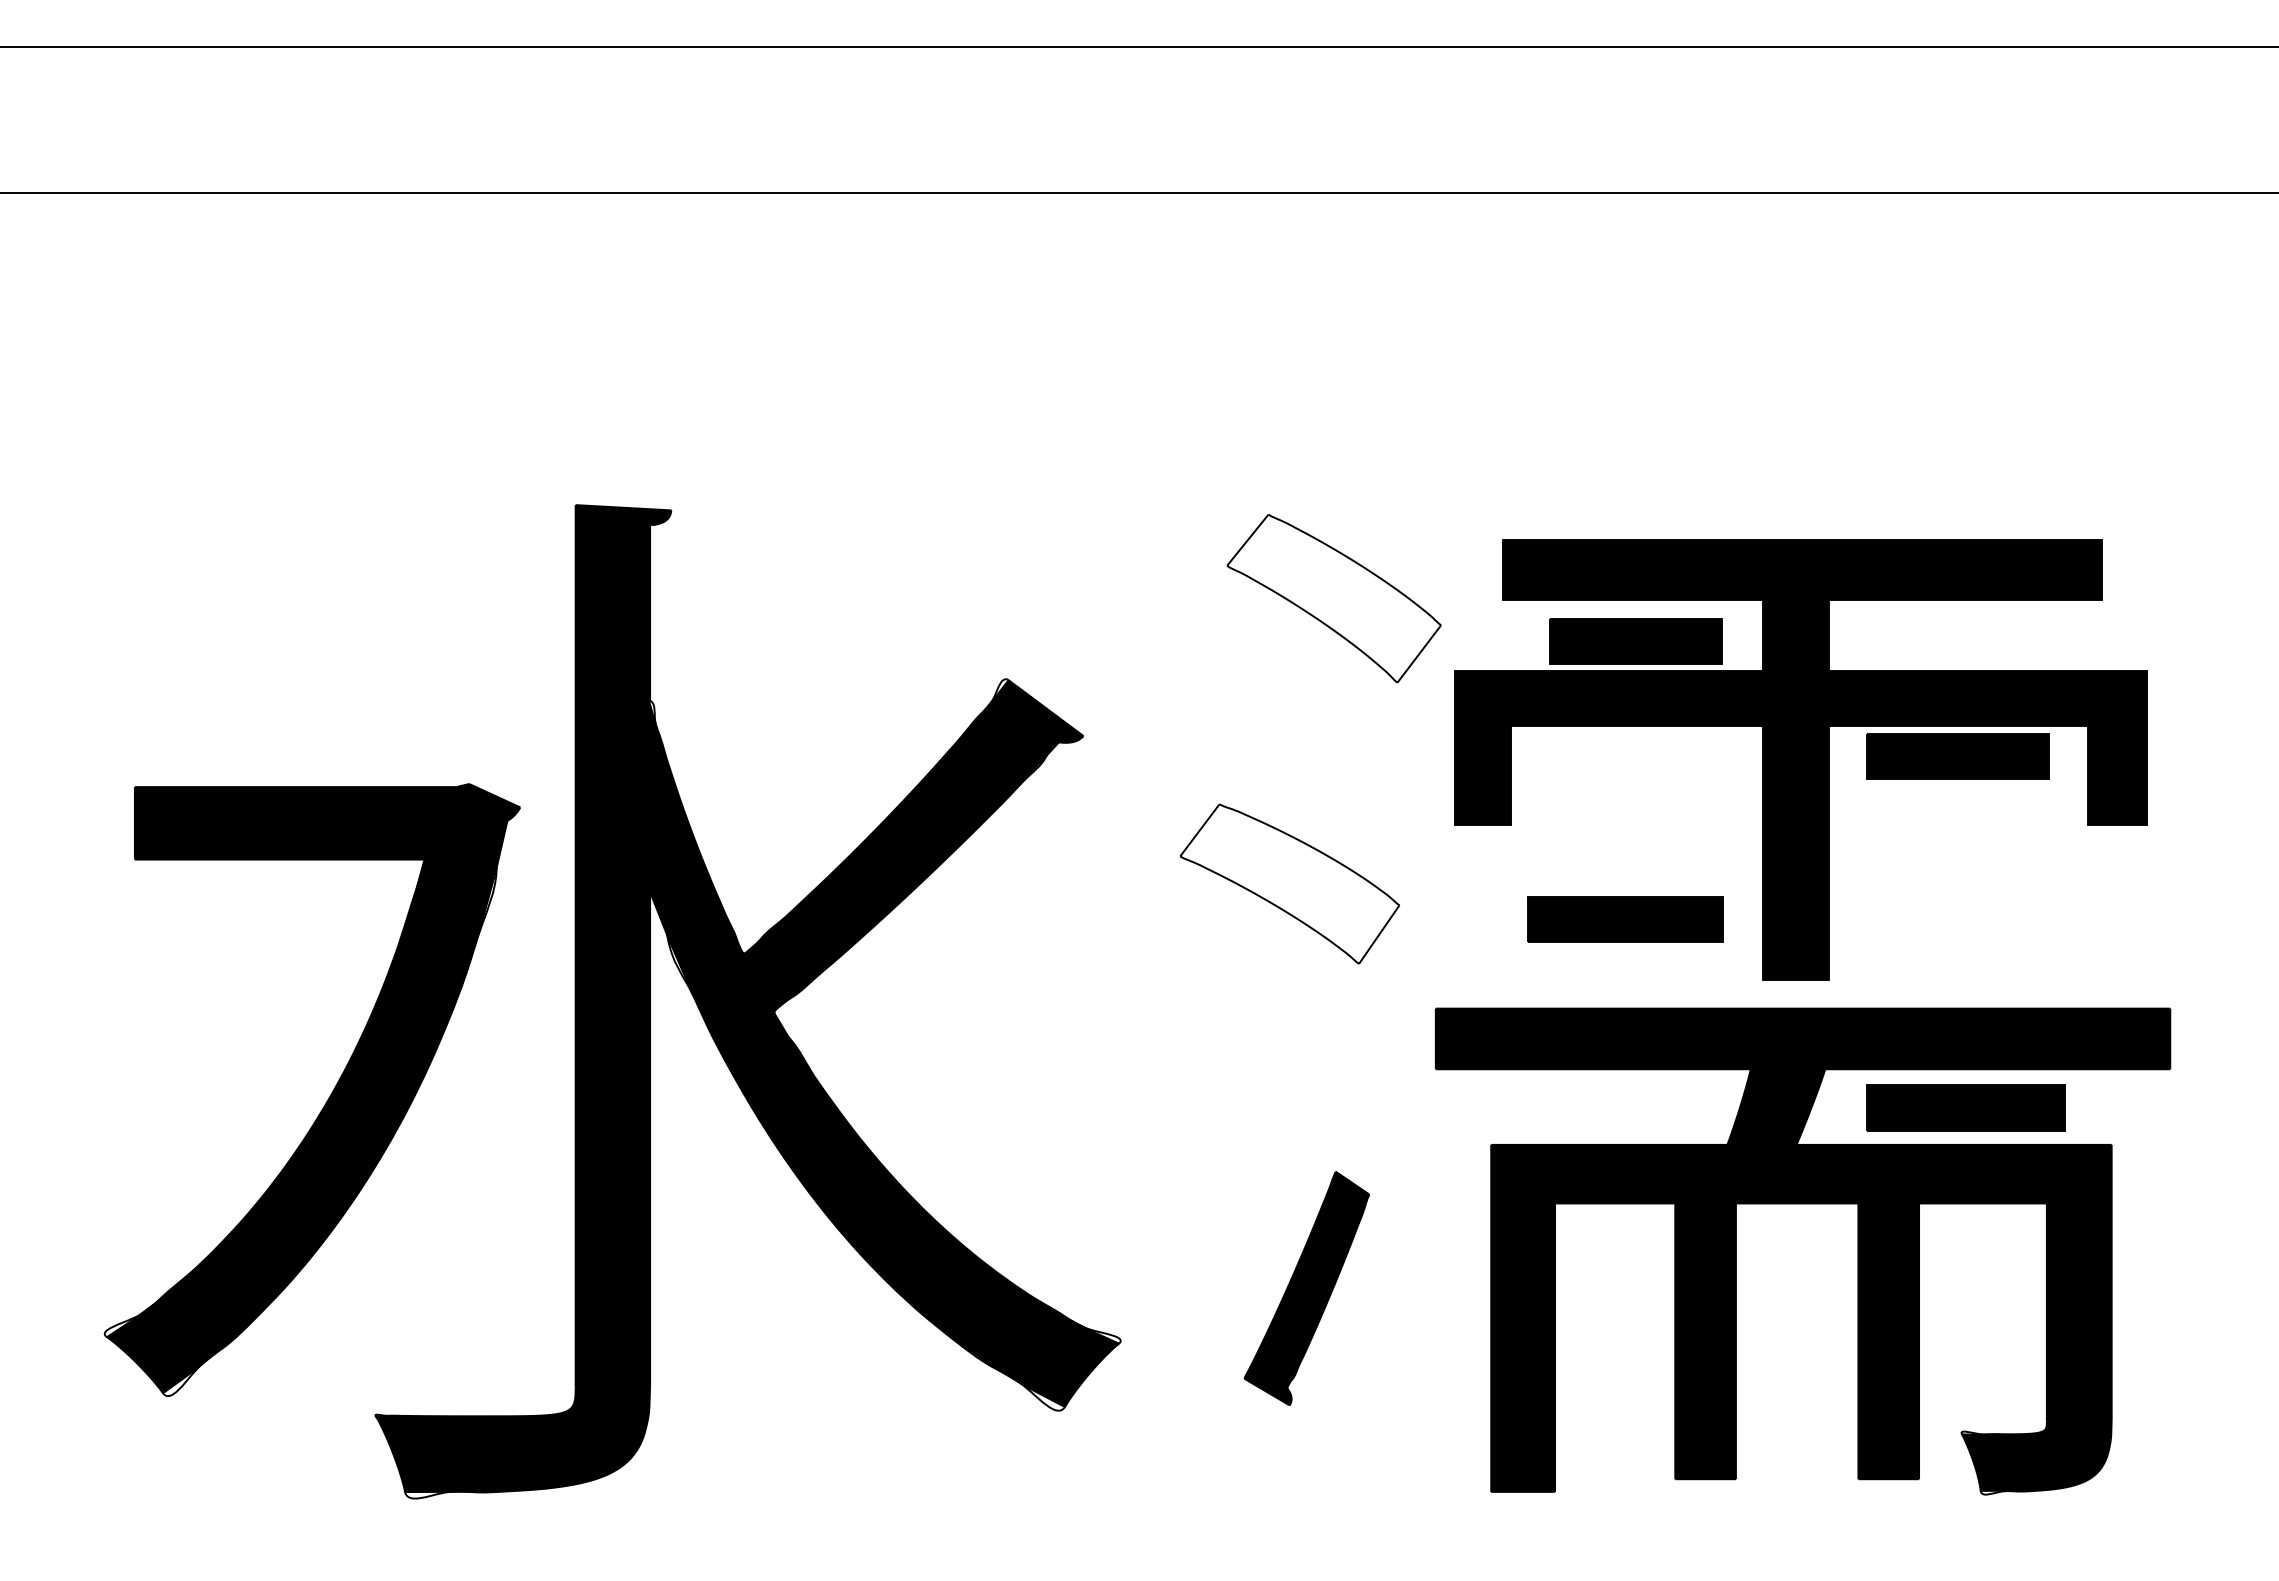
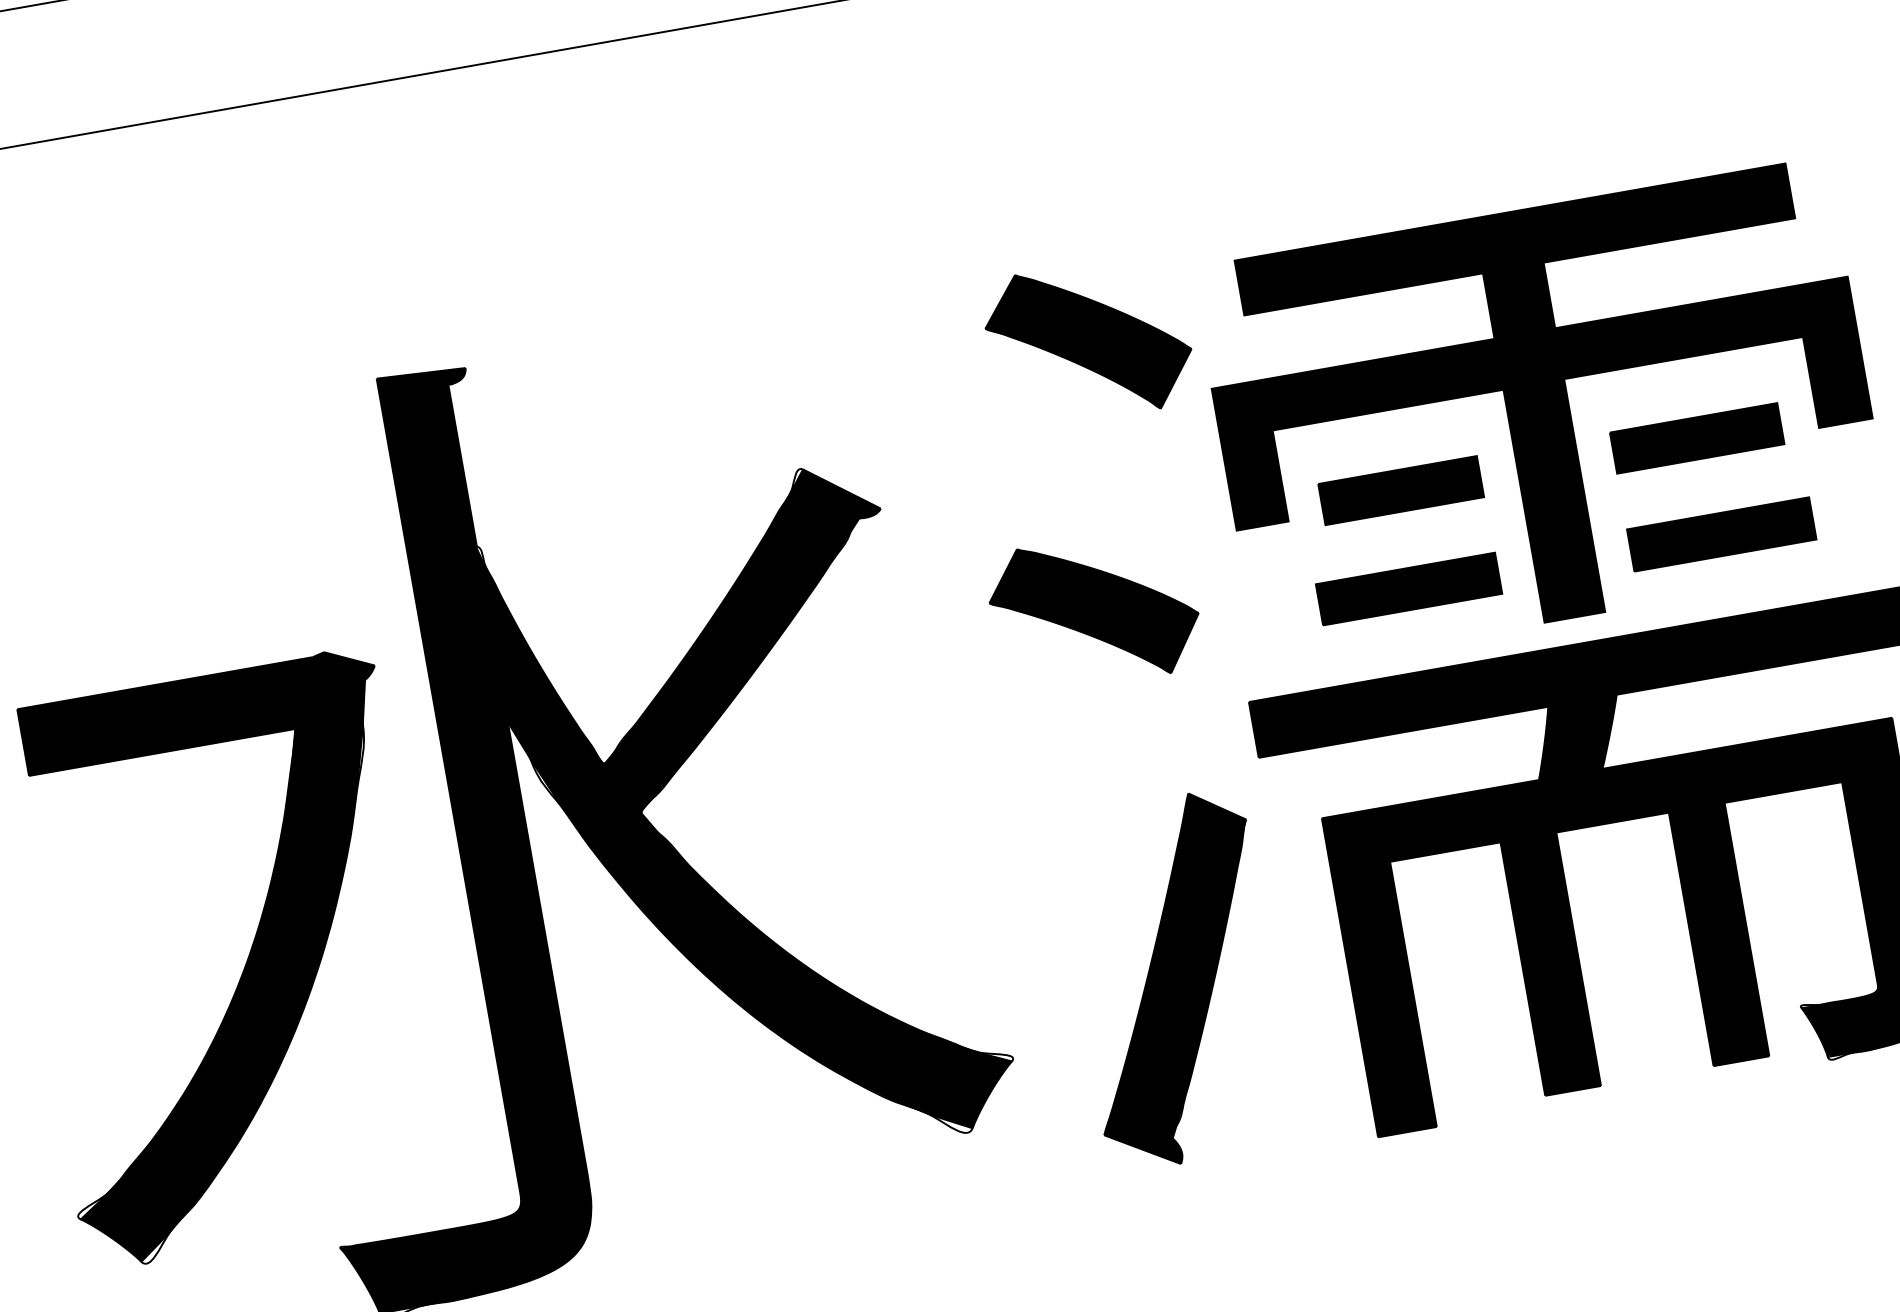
fill: (1334, 598) -> (1089, 341), added
part: (1635, 641) -> (1400, 490), moved
part: (1957, 756) -> (1696, 438), moved
fill: (1289, 883) -> (1094, 610), added
part: (1965, 1107) -> (1721, 534), moved
part: (1306, 1288) -> (1175, 980), size x1.67

